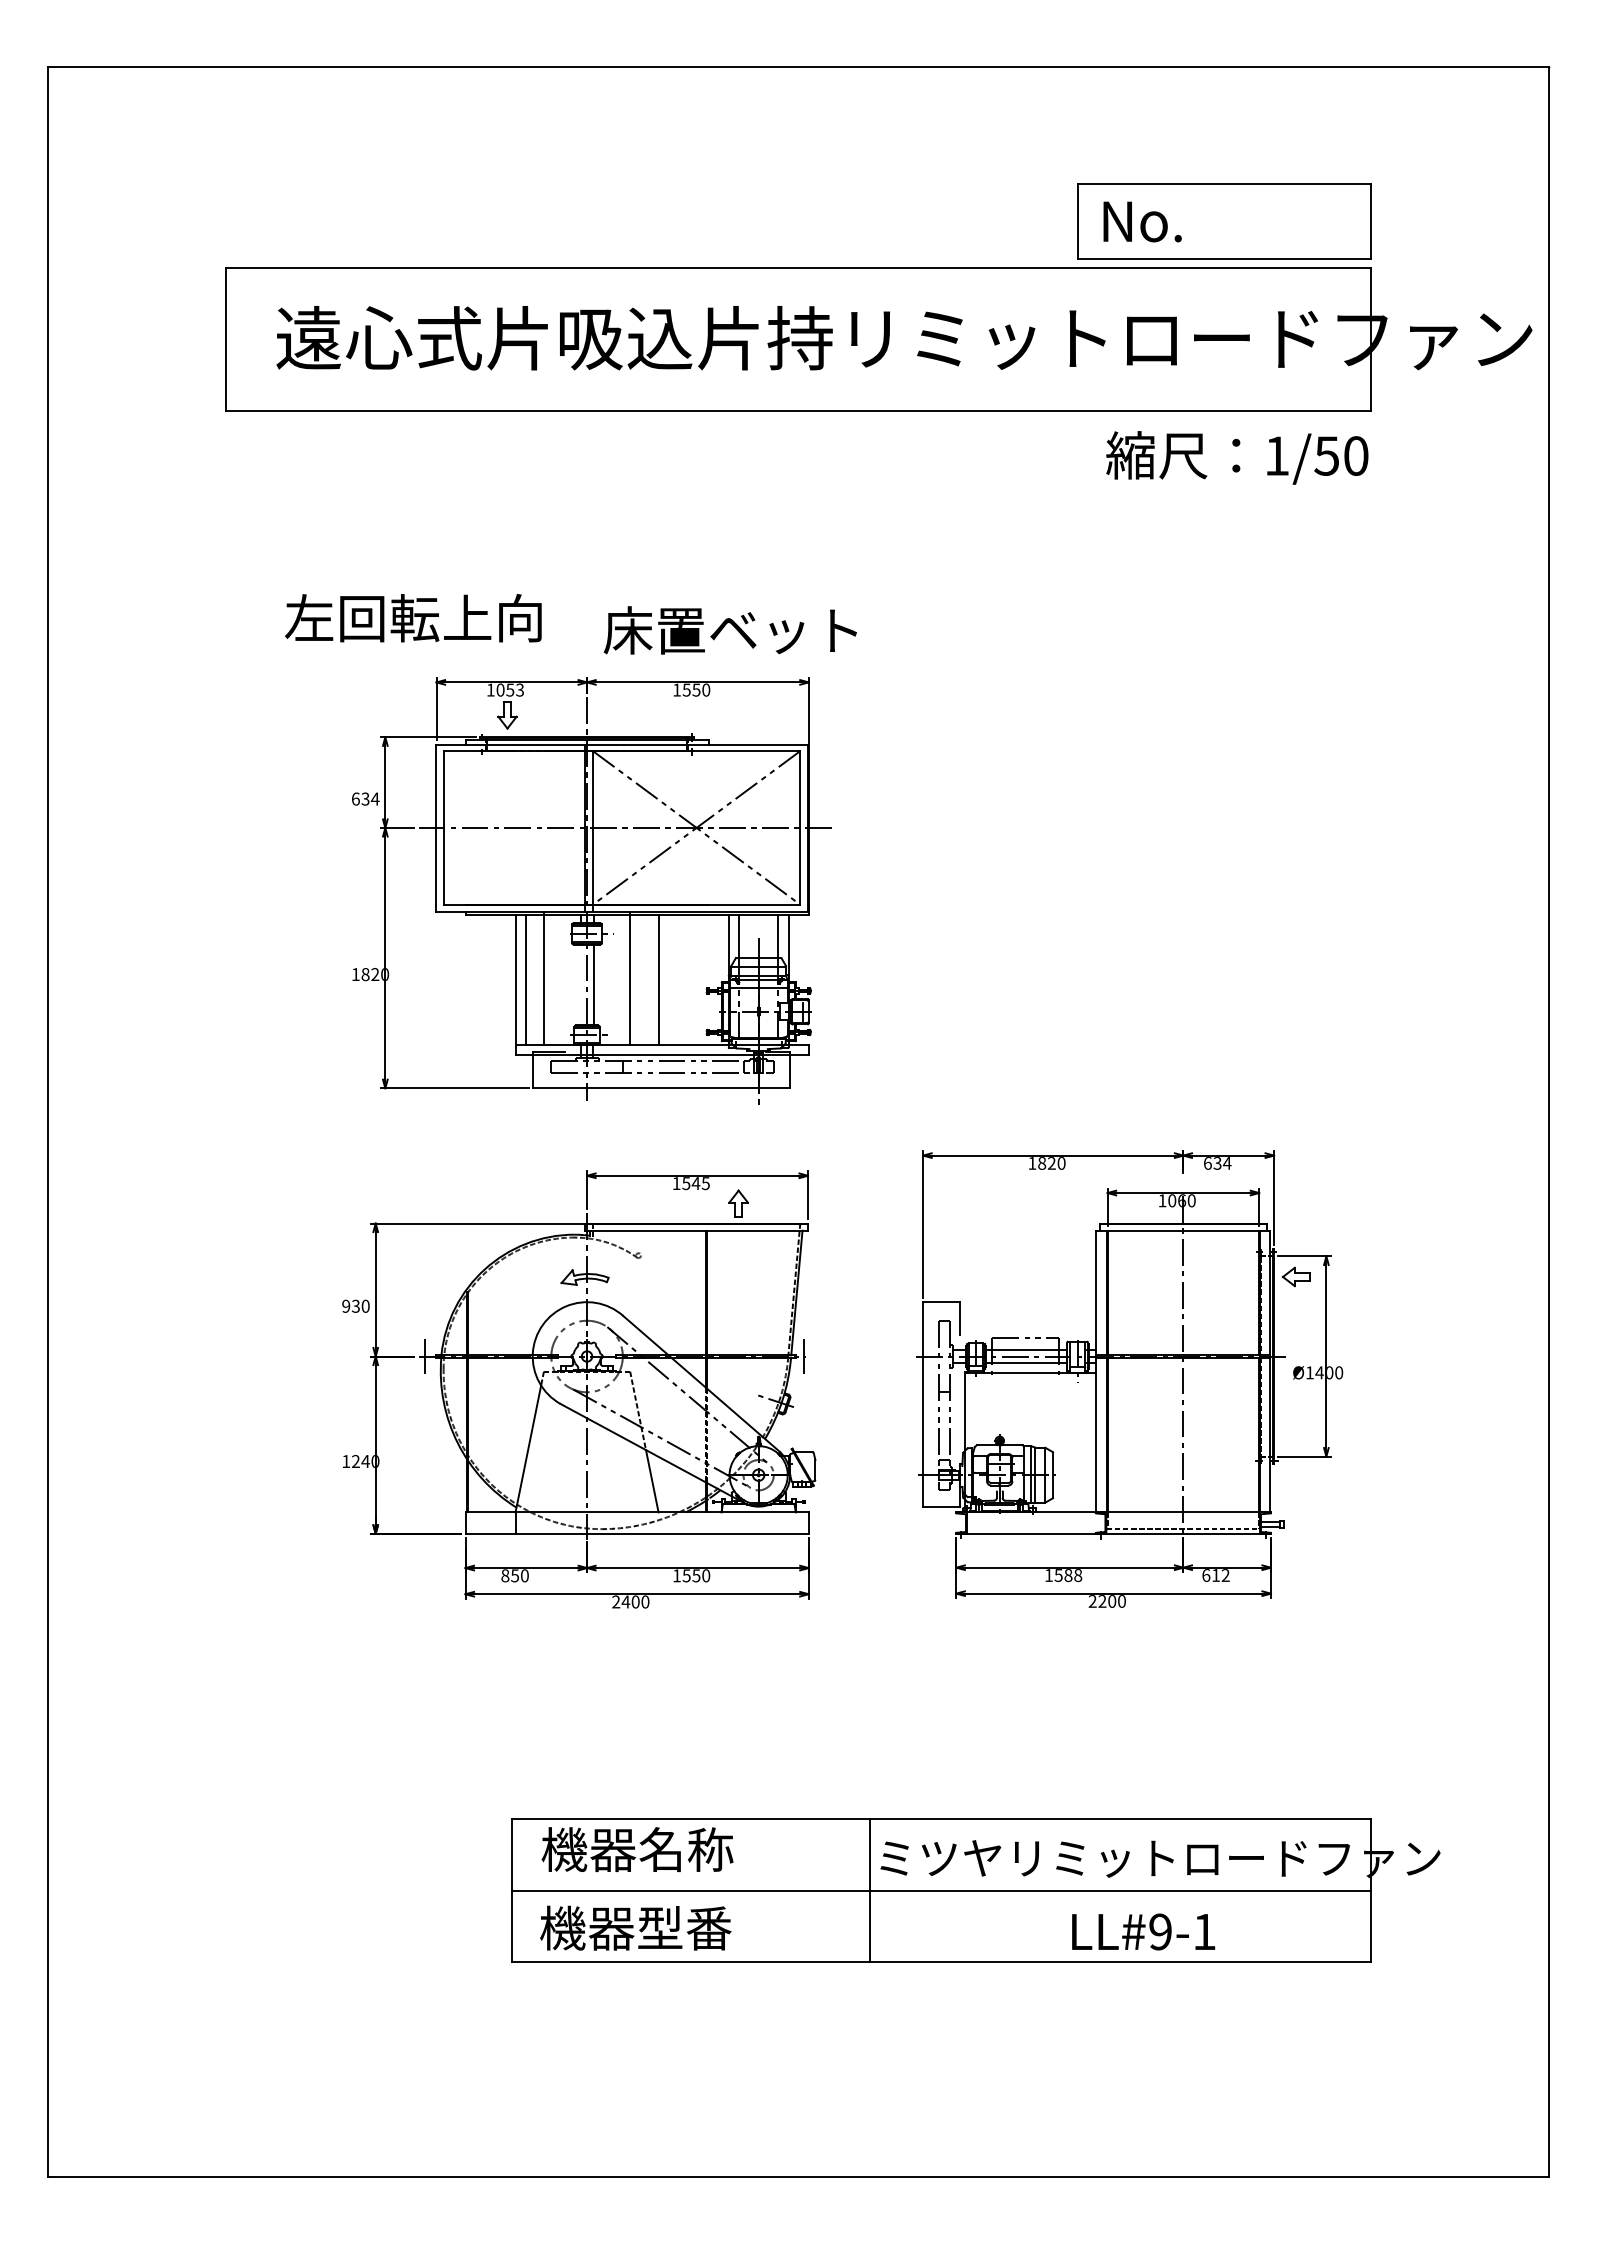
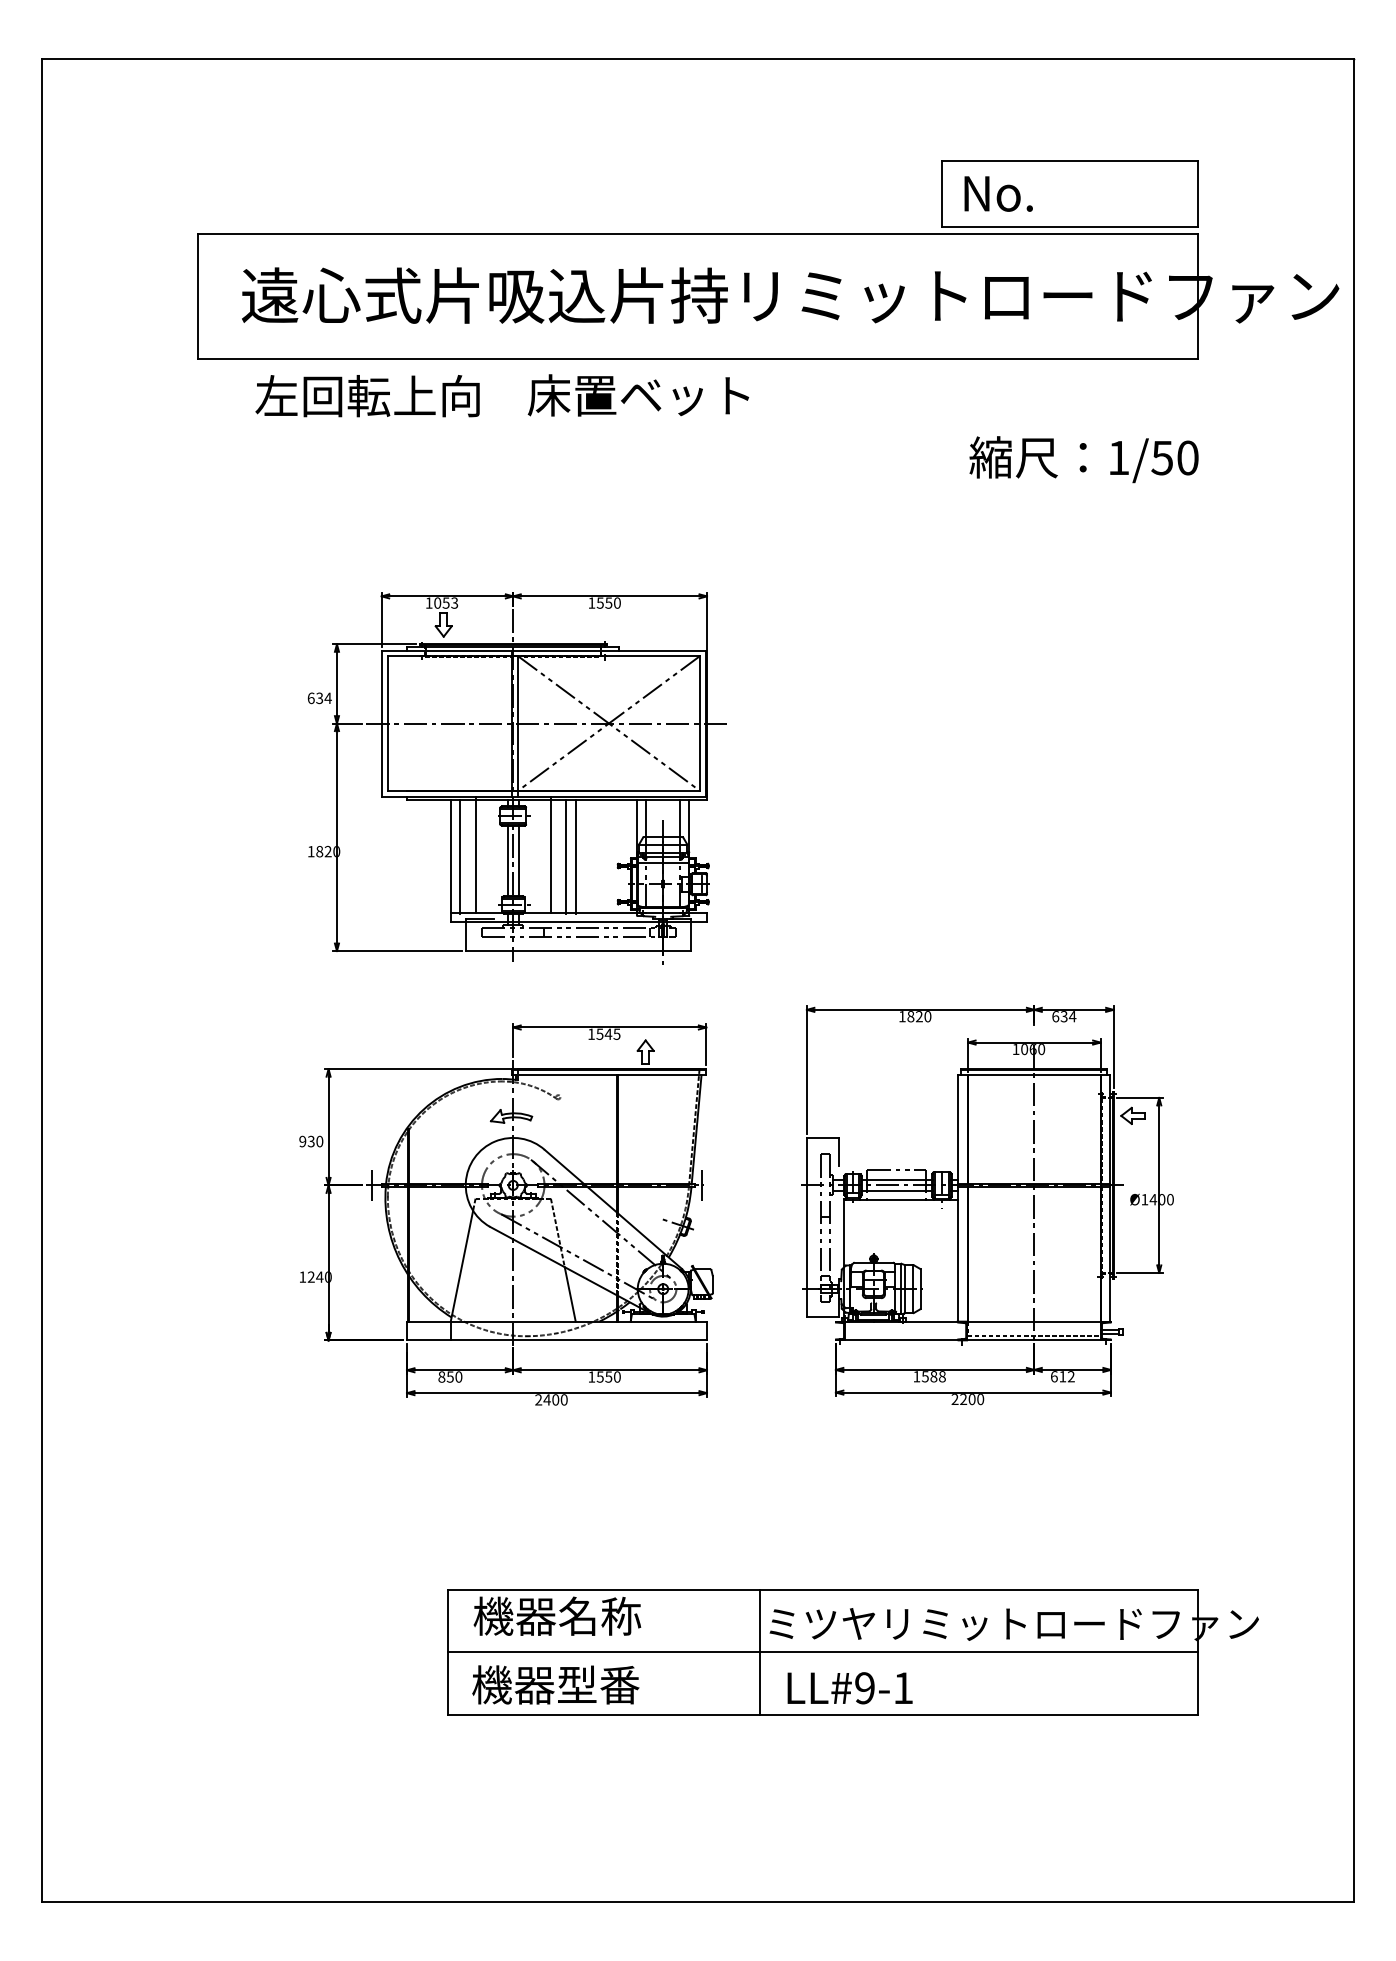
text: (1237, 457) -> (1084, 459), moved
text: (413, 618) -> (367, 396), moved
text: (729, 630) -> (637, 395), moved
line: (647, 980) -> (566, 856), added
line: (580, 984) -> (507, 860), added
text: (1143, 1931) -> (850, 1687), moved

